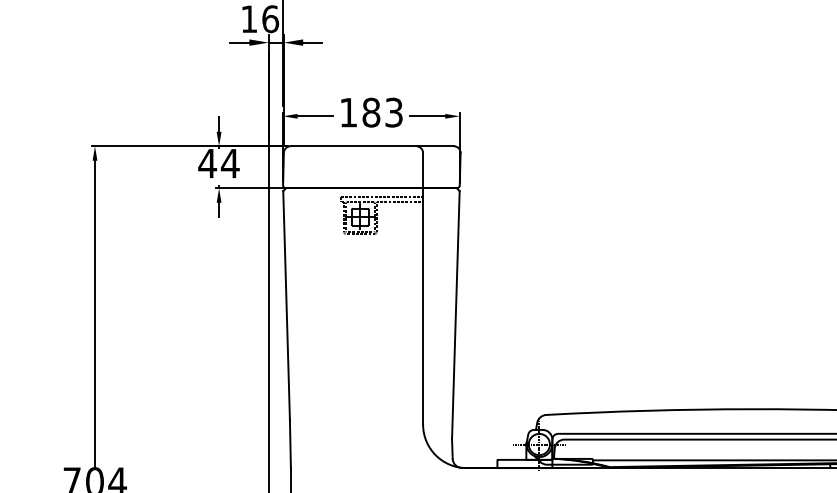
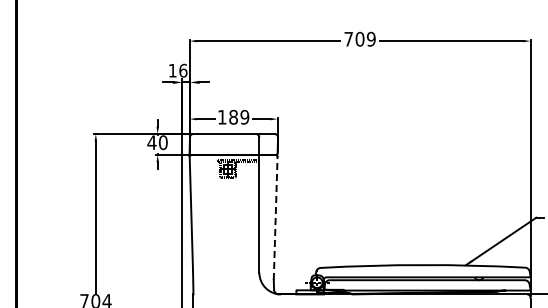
text: (393, 113) -> (244, 117), 183 -> 189
text: (228, 163) -> (162, 142), 44 -> 40
line: (455, 315) -> (275, 218), solid -> dashed

